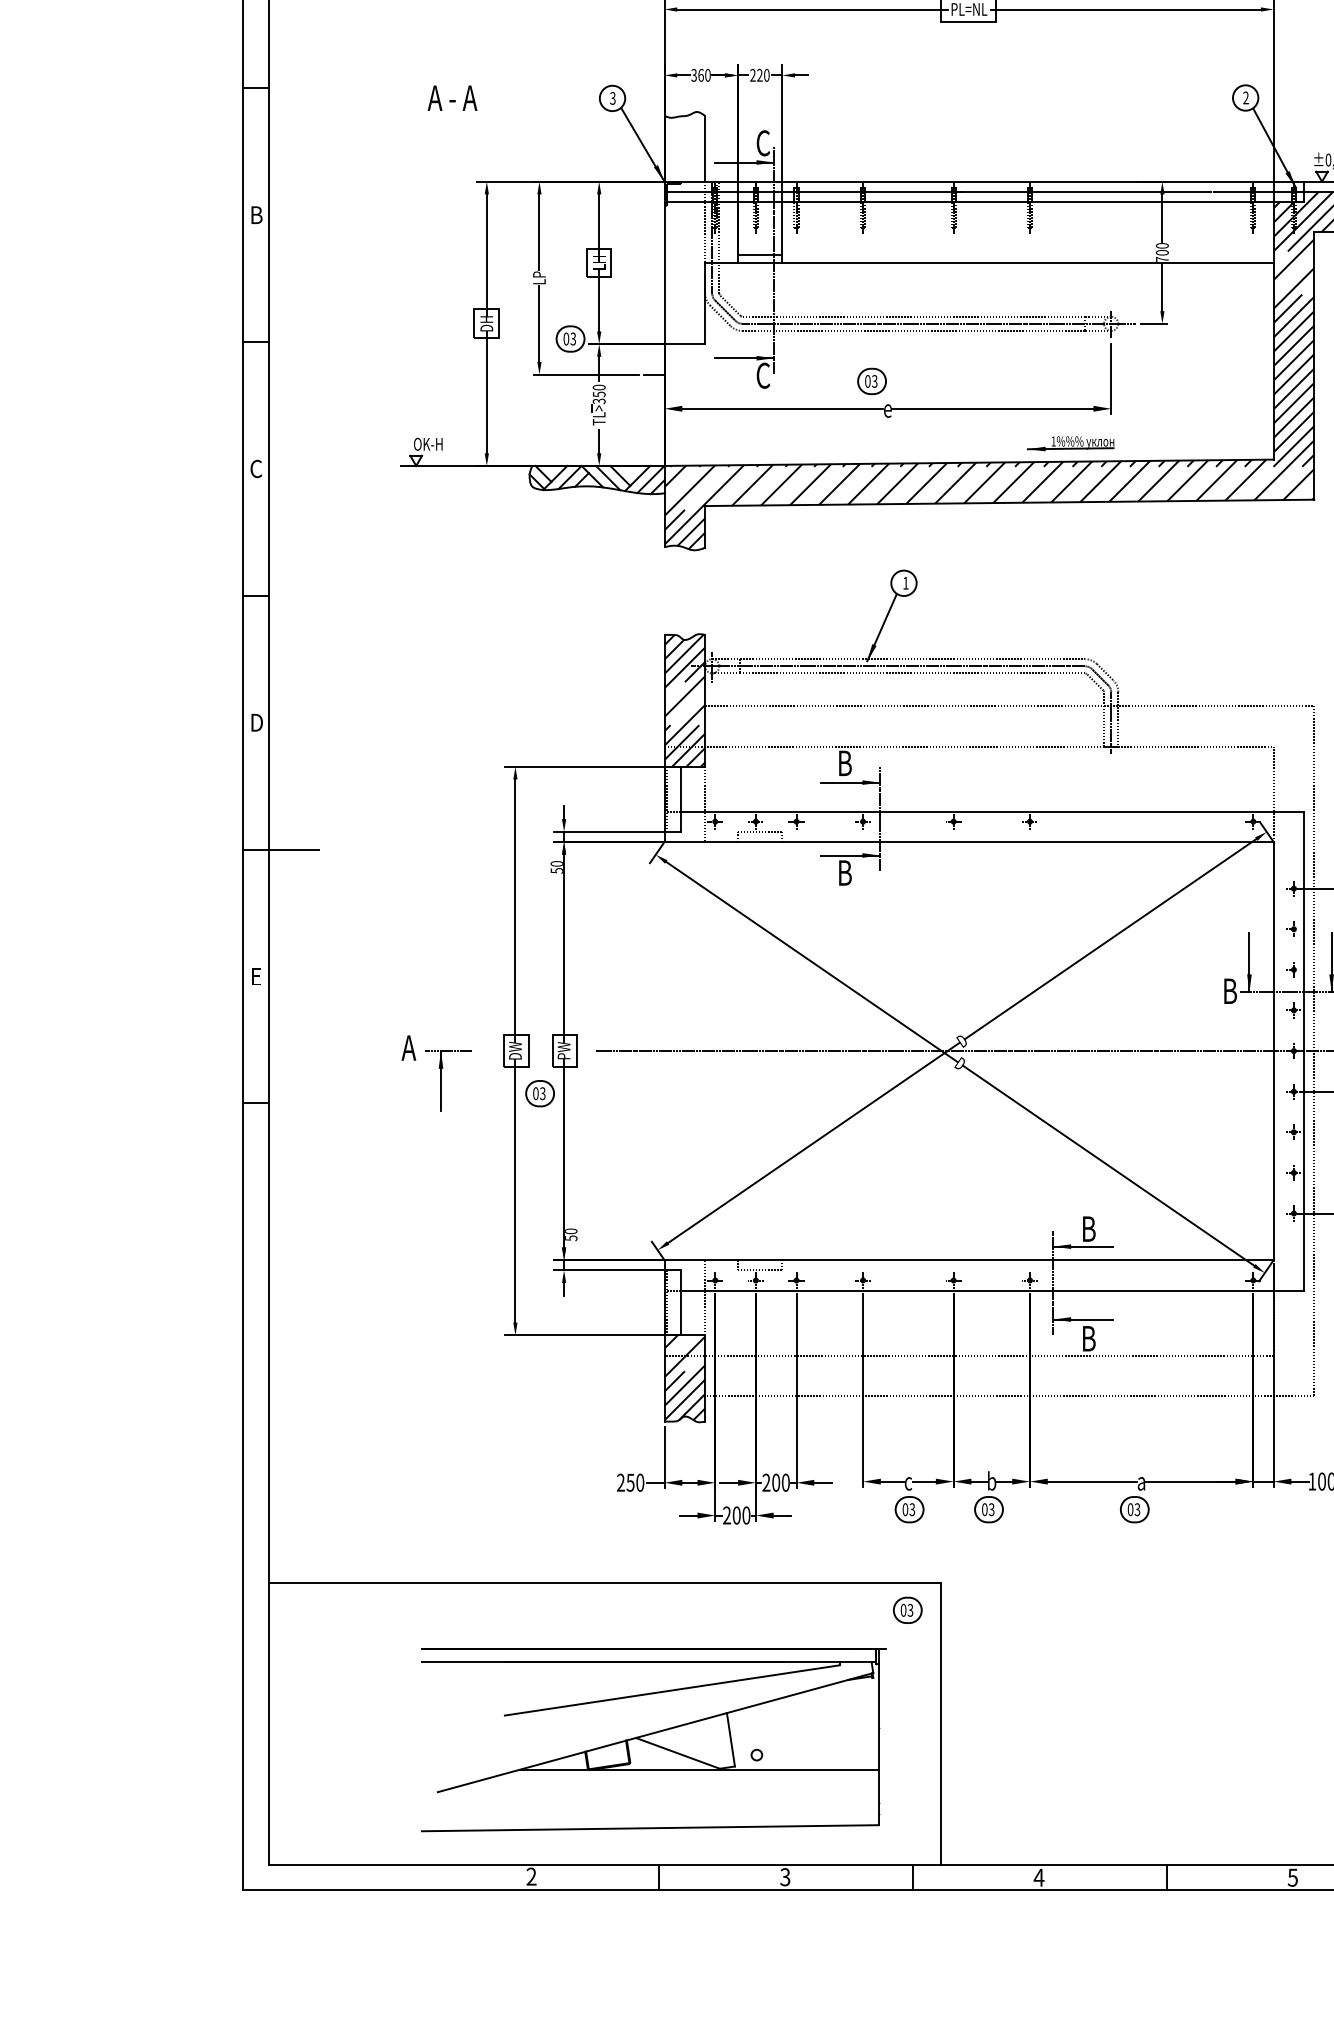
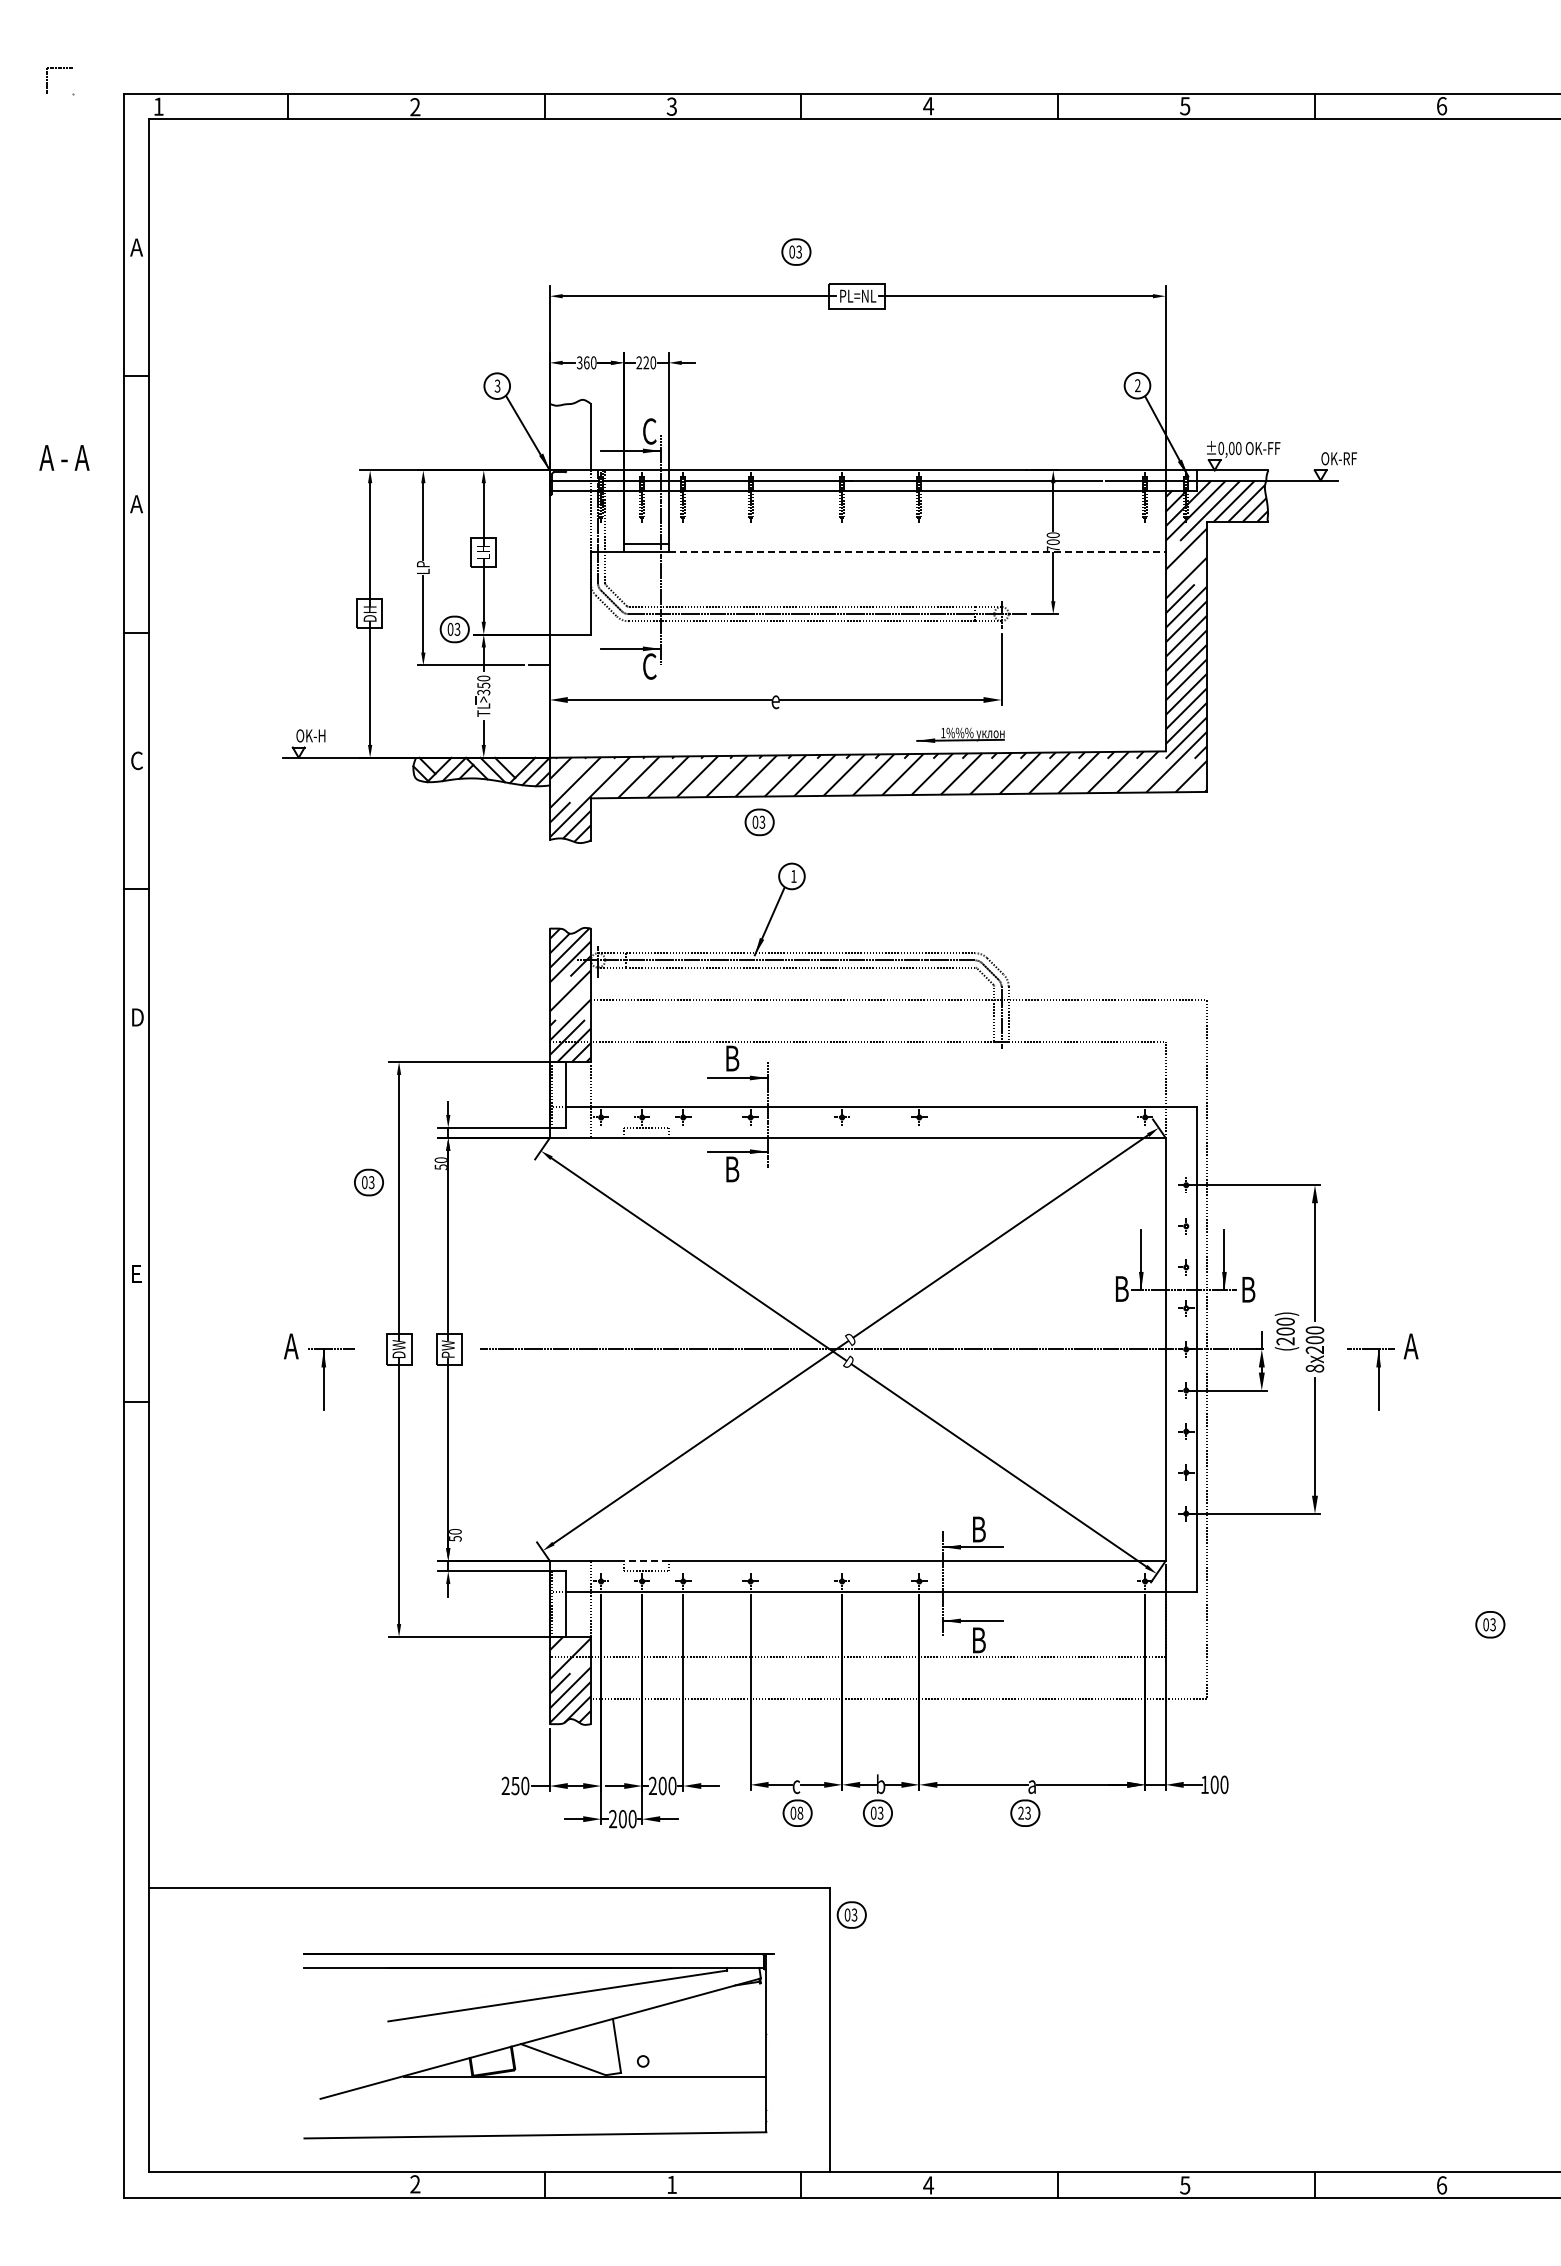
text: (452, 97) -> (64, 457), moved
text: (255, 215) -> (136, 504), B -> A
line: (1028, 262) -> (917, 552), solid -> dashed
part: (871, 381) -> (759, 822), moved
line: (280, 849) -> (161, 1145), removed
part: (539, 1093) -> (368, 1182), moved
line: (760, 1259) -> (646, 1560), solid -> dashed
text: (912, 1508) -> (800, 1812), 03 -> 08
text: (1129, 1508) -> (1020, 1812), 03 -> 23
part: (907, 1609) -> (851, 1914), moved
text: (784, 1876) -> (671, 2184), 3 -> 1

